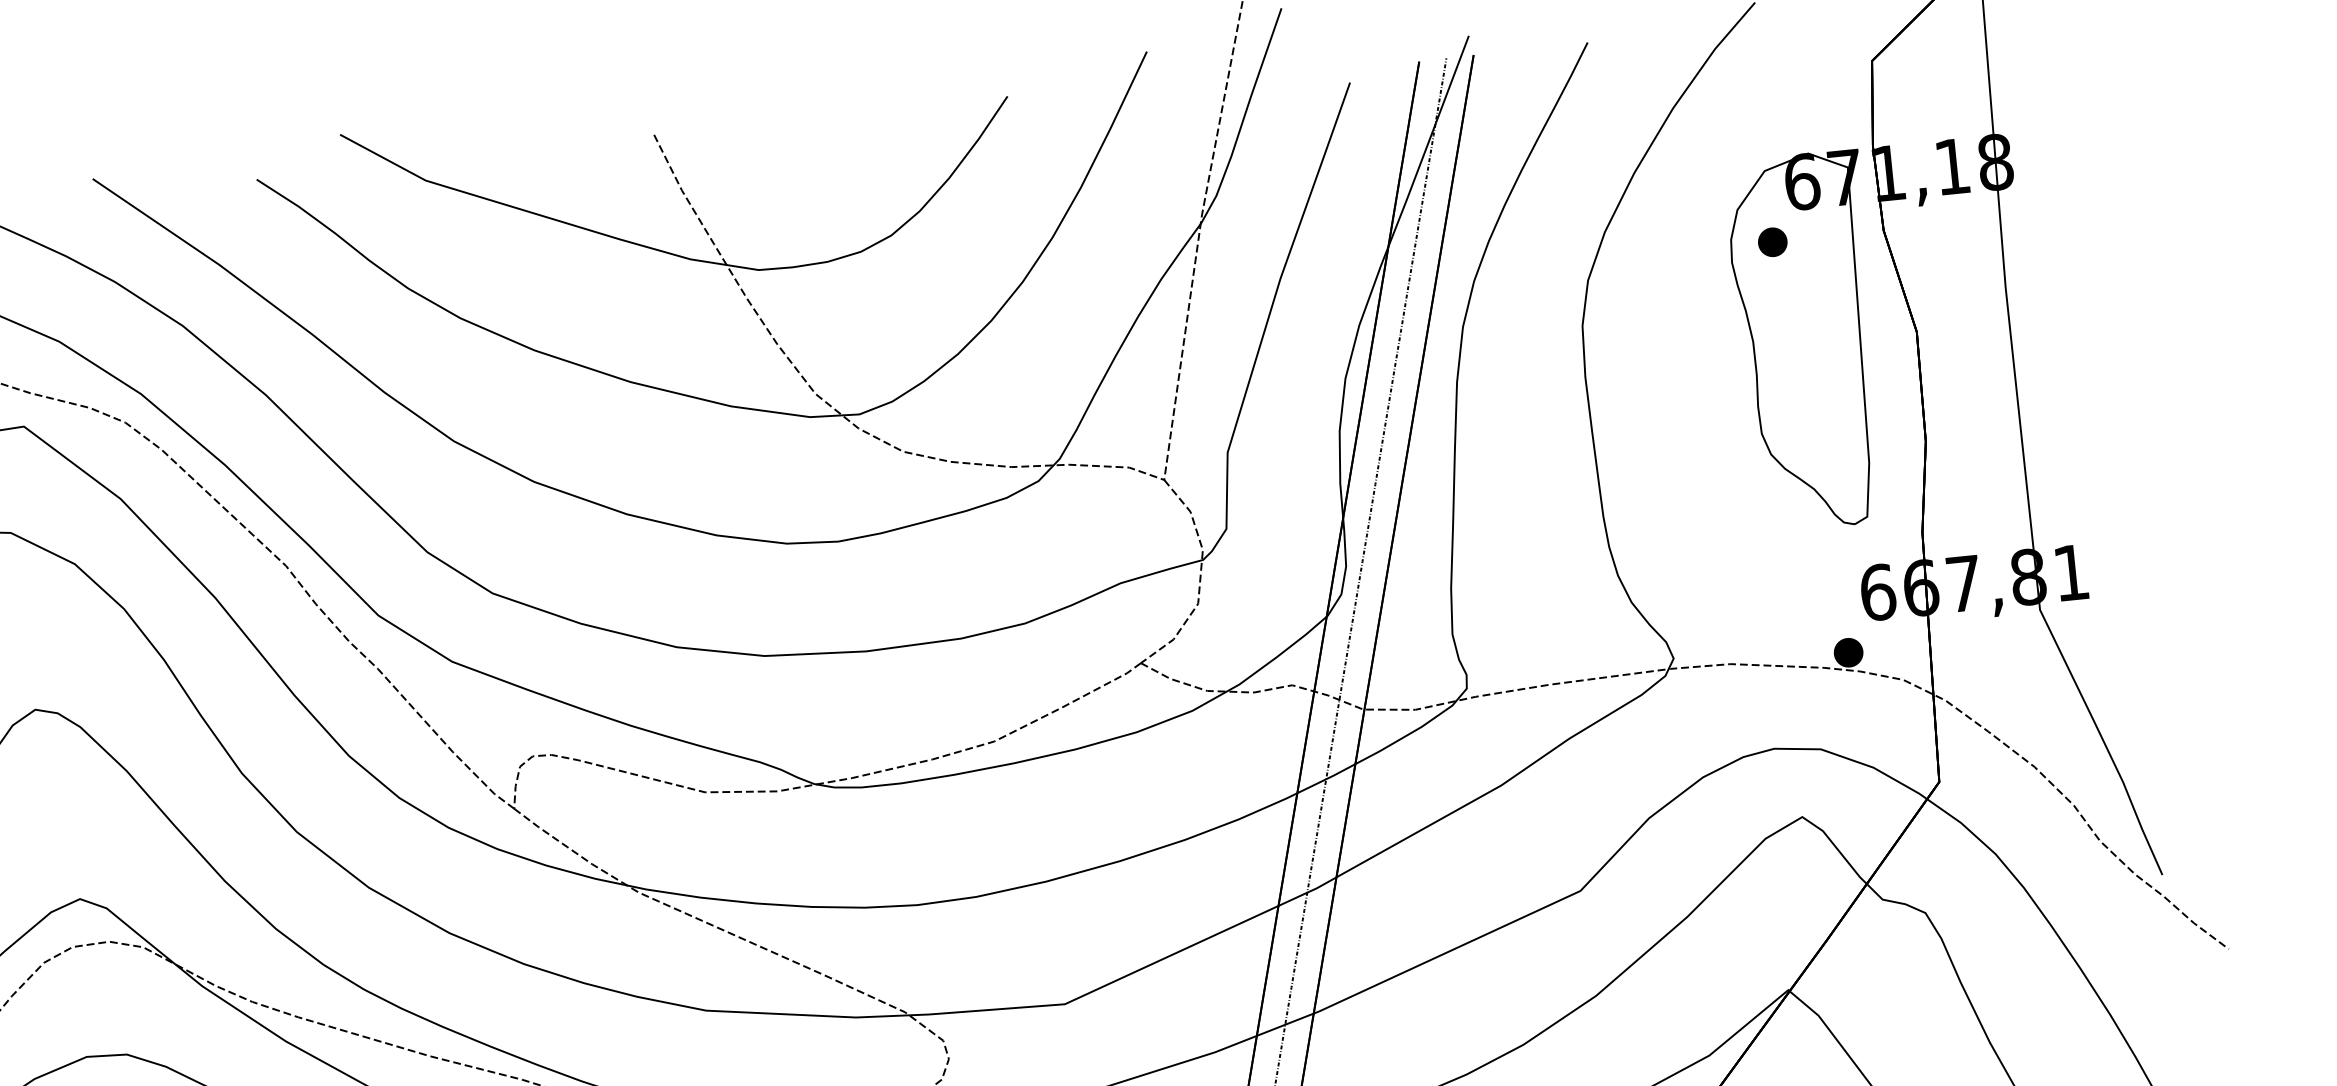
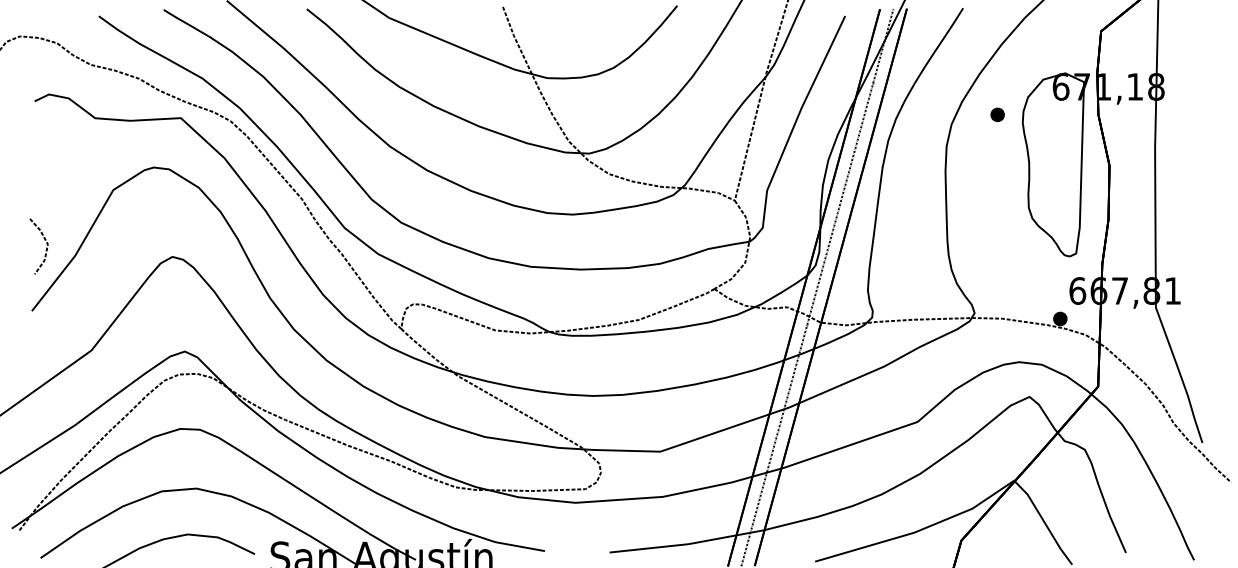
part: (1772, 241) -> (997, 114), moved

